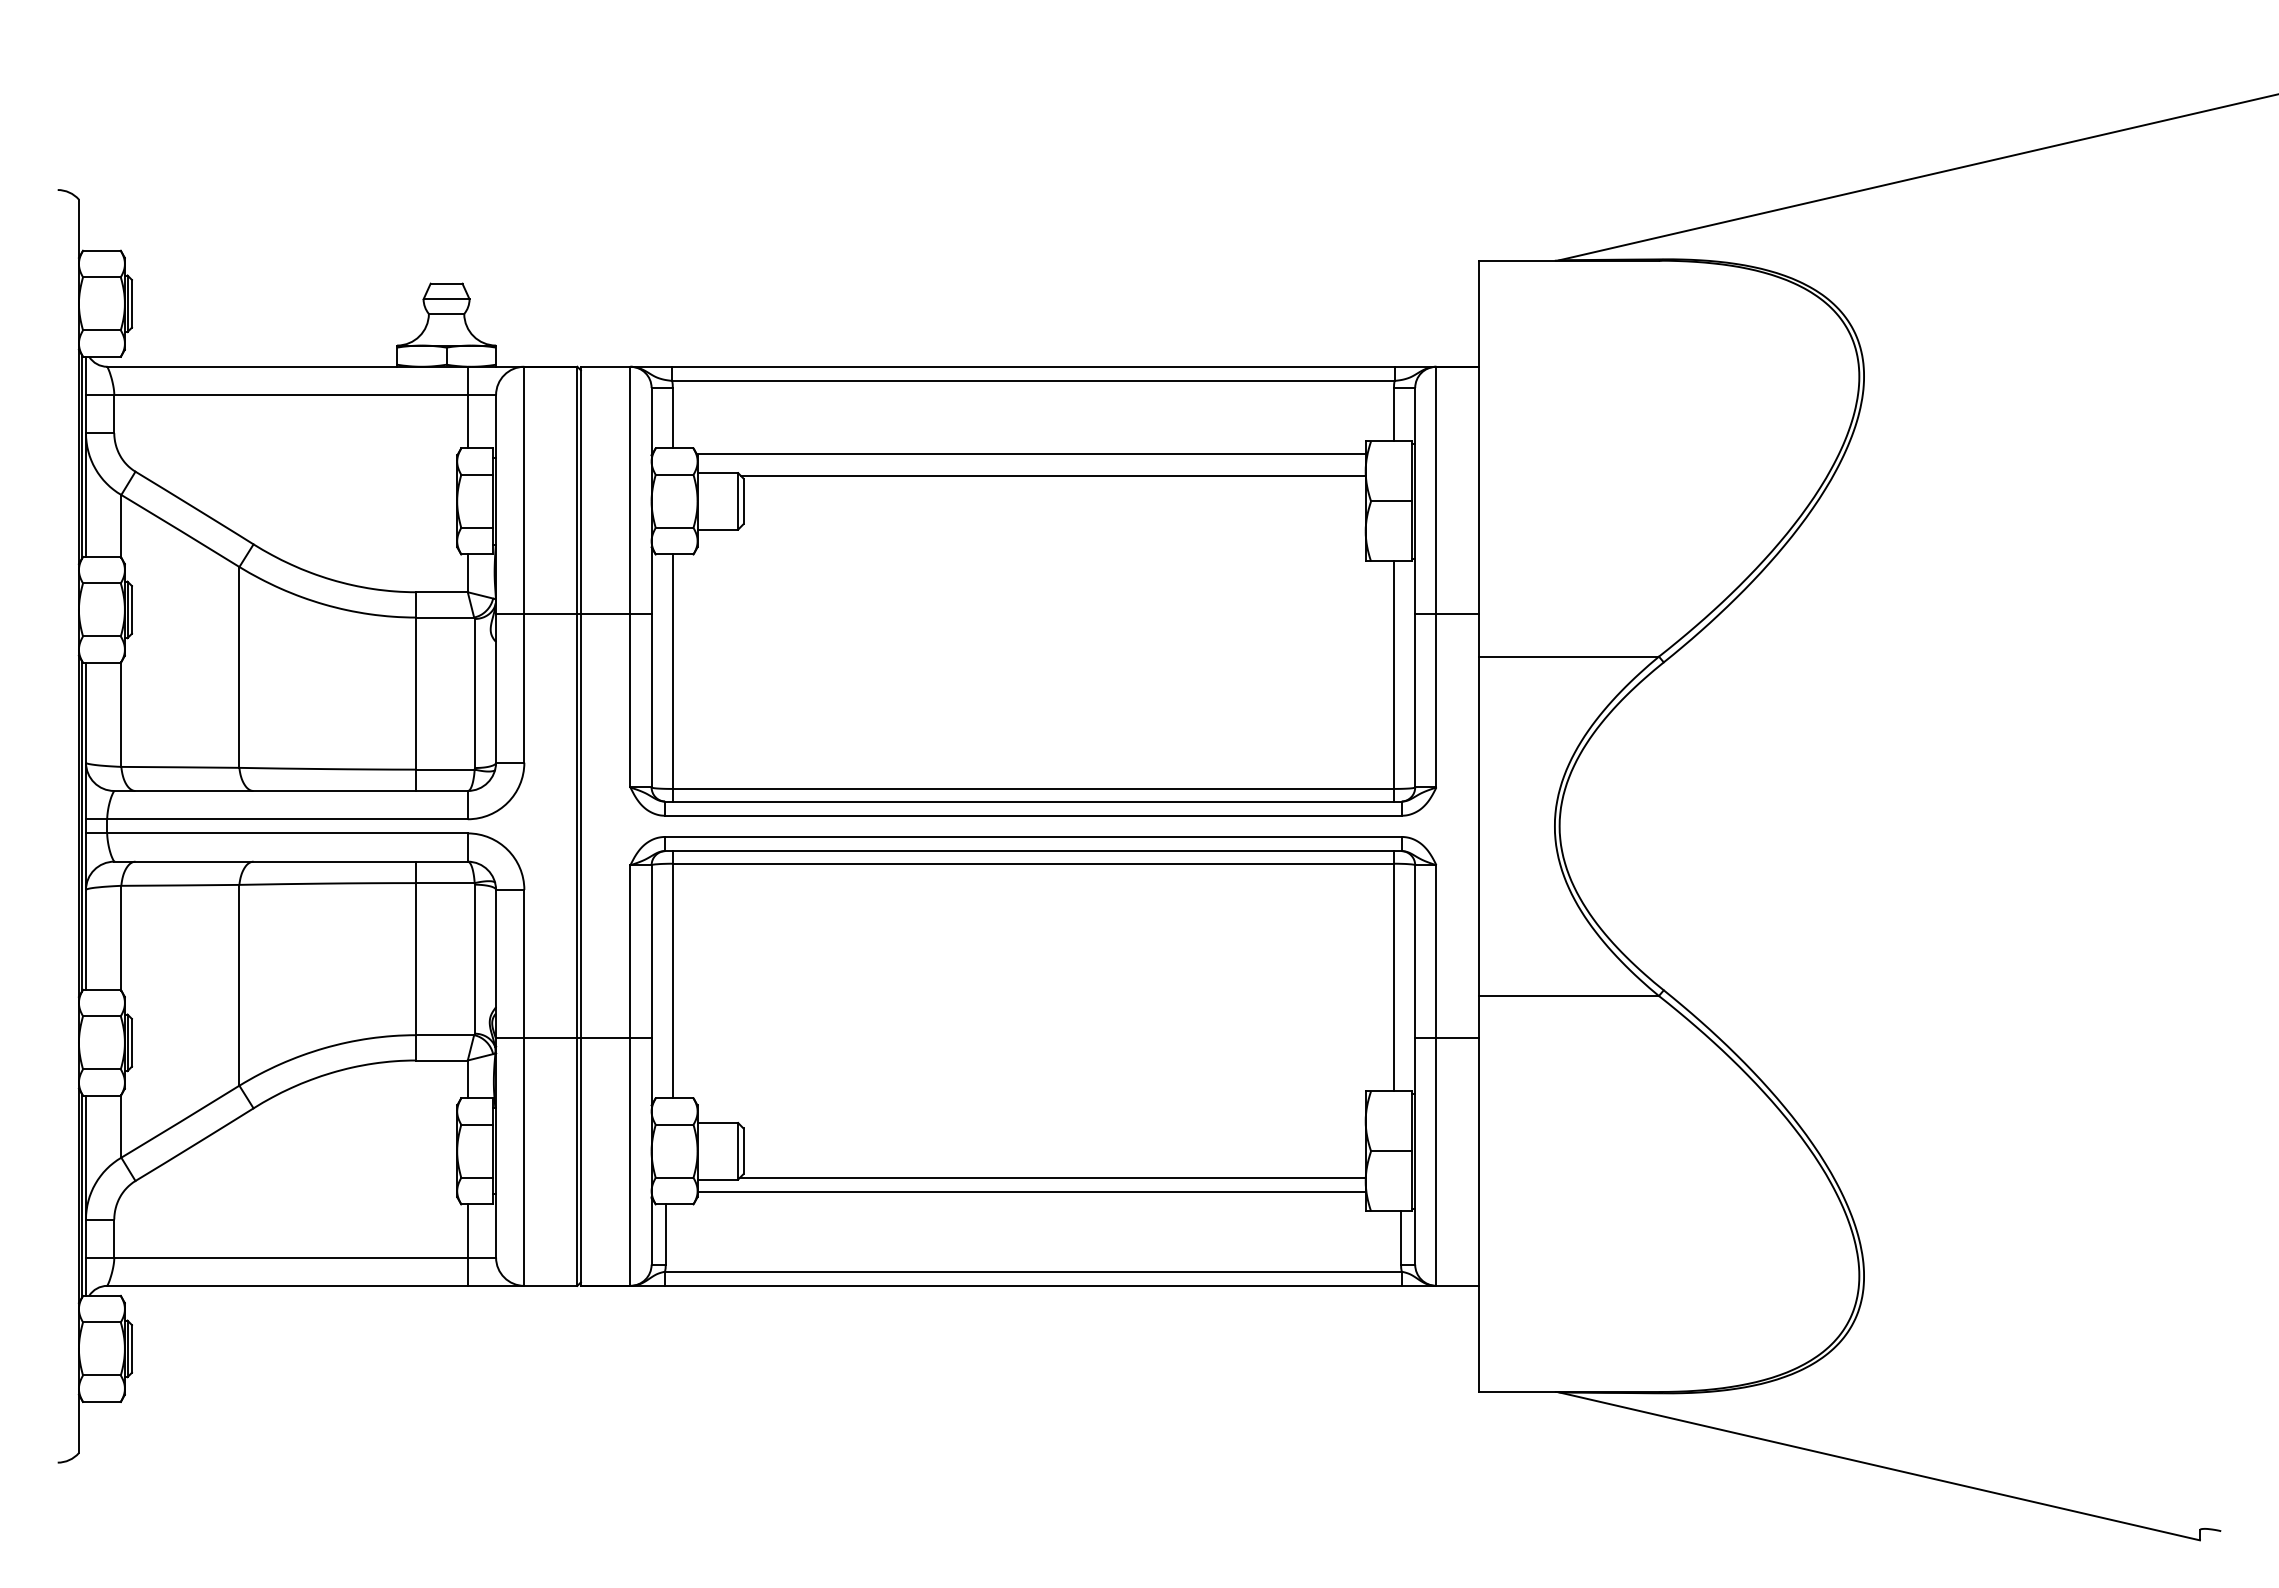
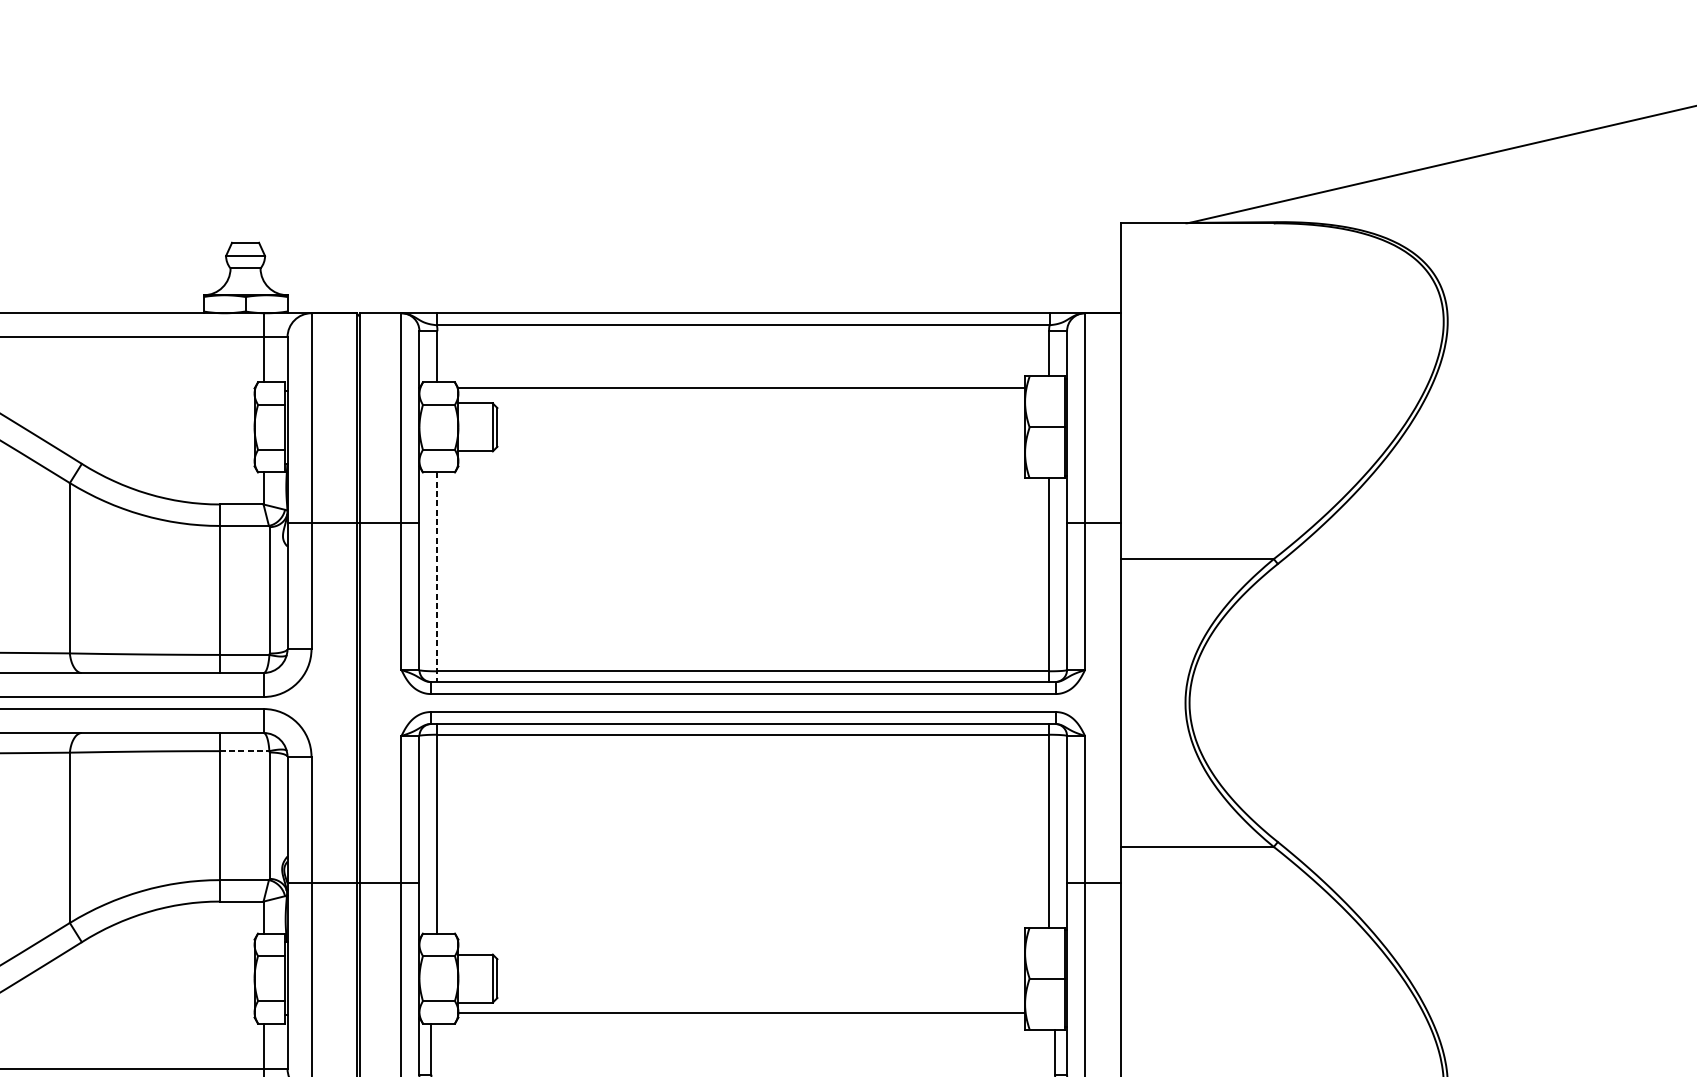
line: (1052, 475) -> (759, 405), removed
line: (672, 678) -> (437, 577), solid -> dashed
line: (445, 883) -> (244, 751), solid -> dashed
line: (1052, 1177) -> (759, 1000), removed

